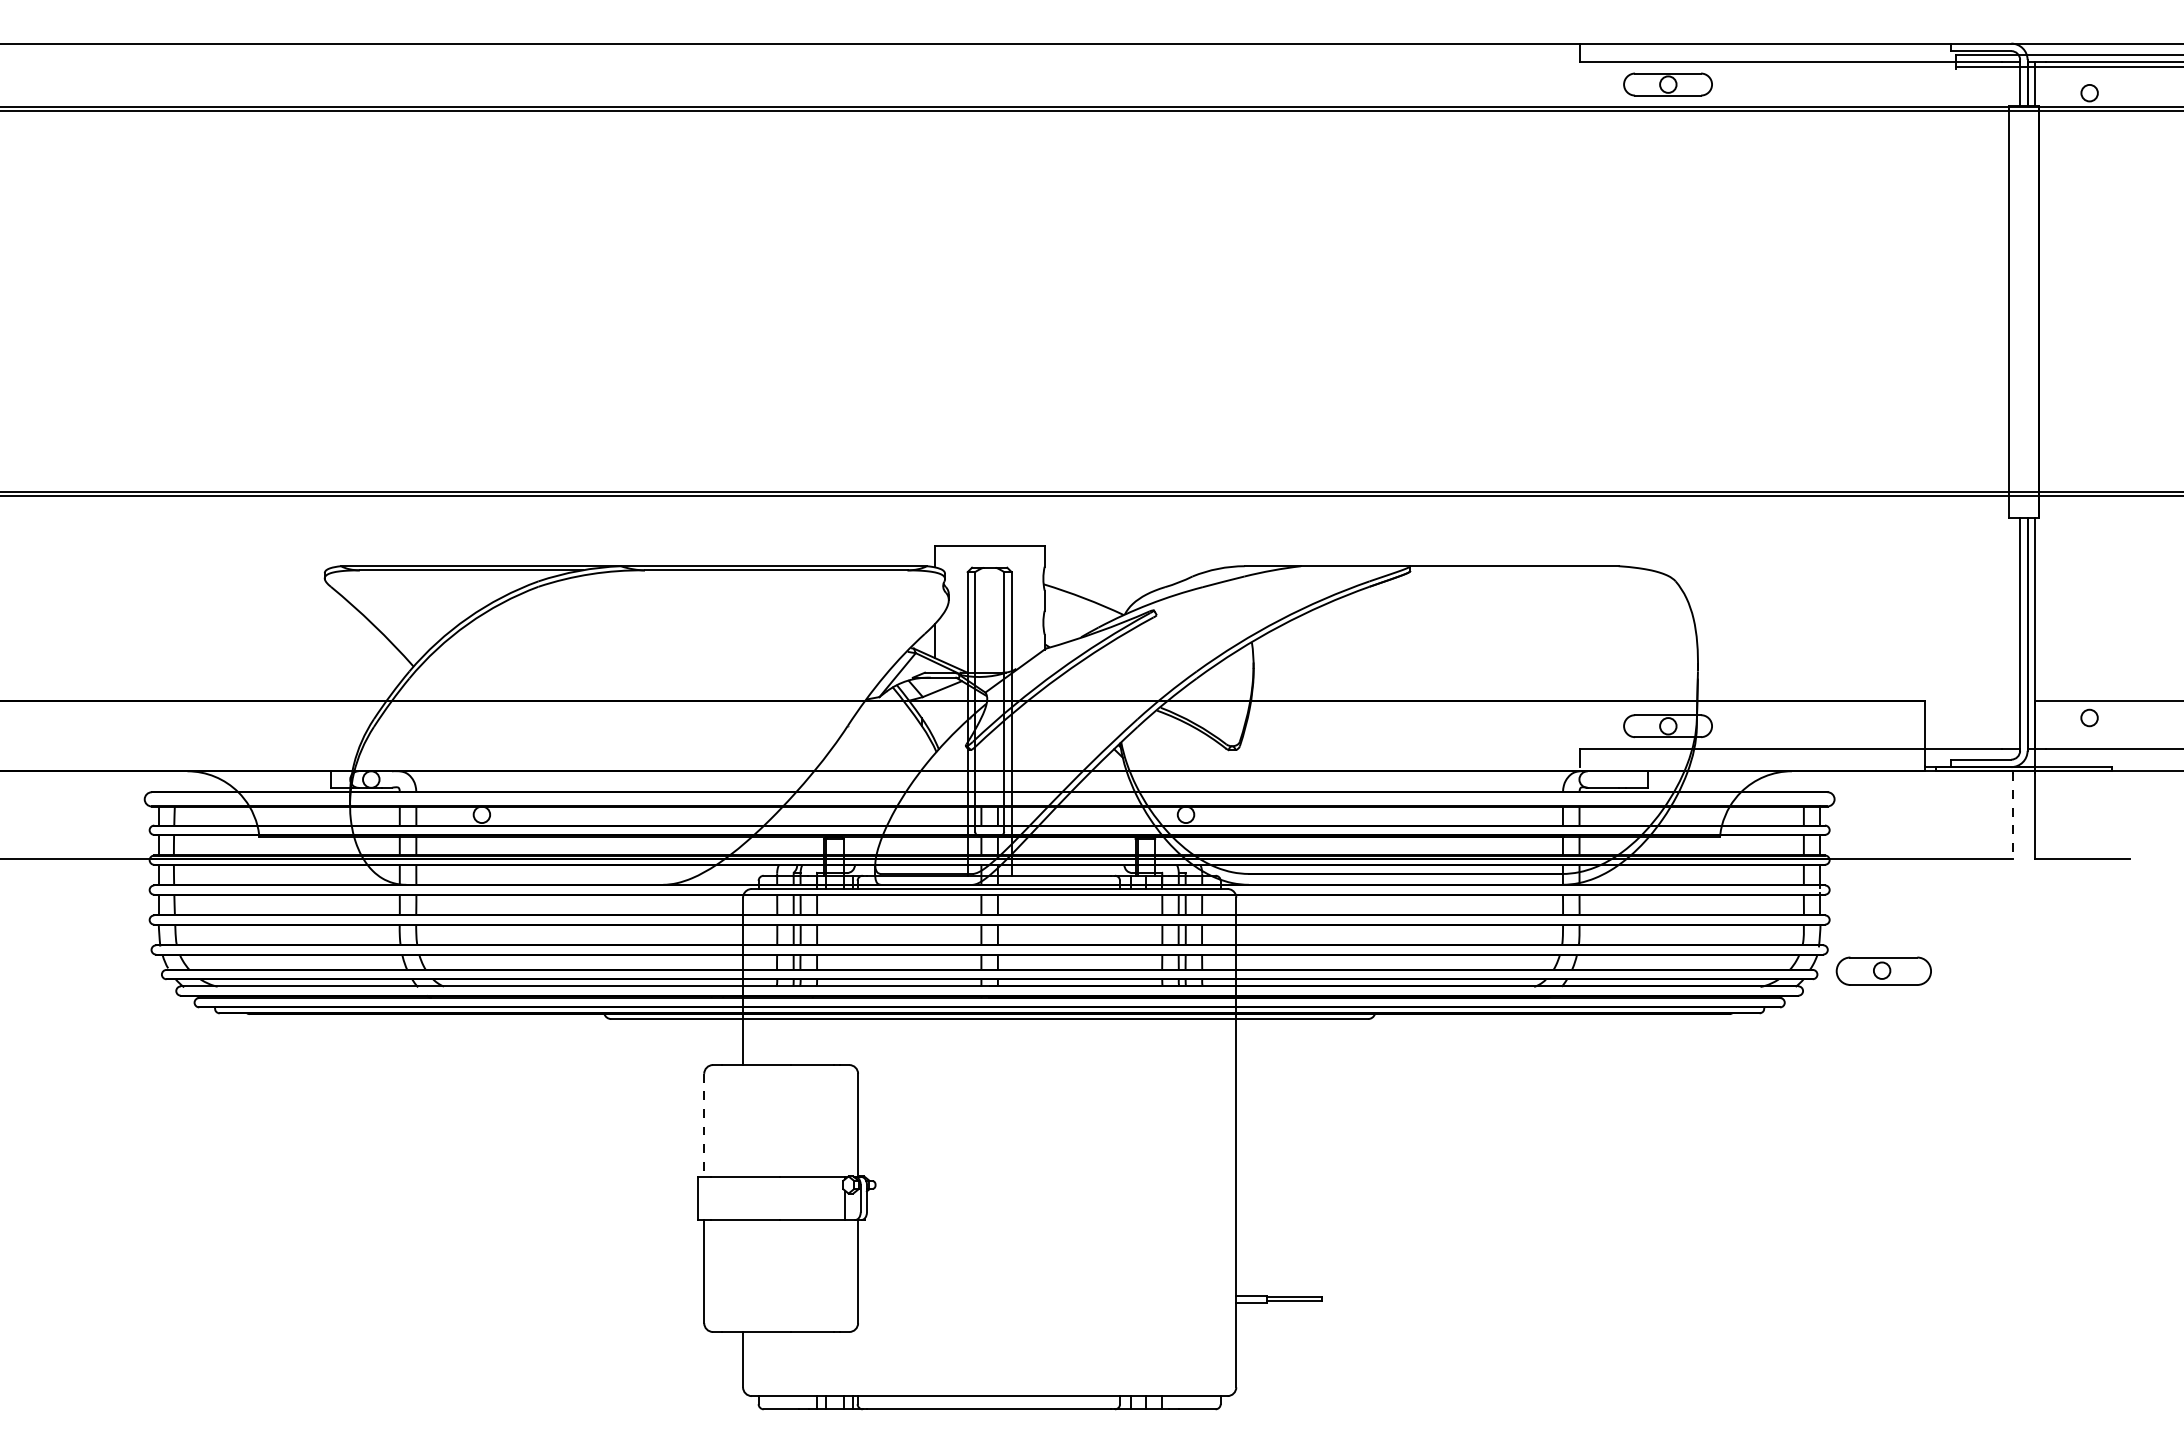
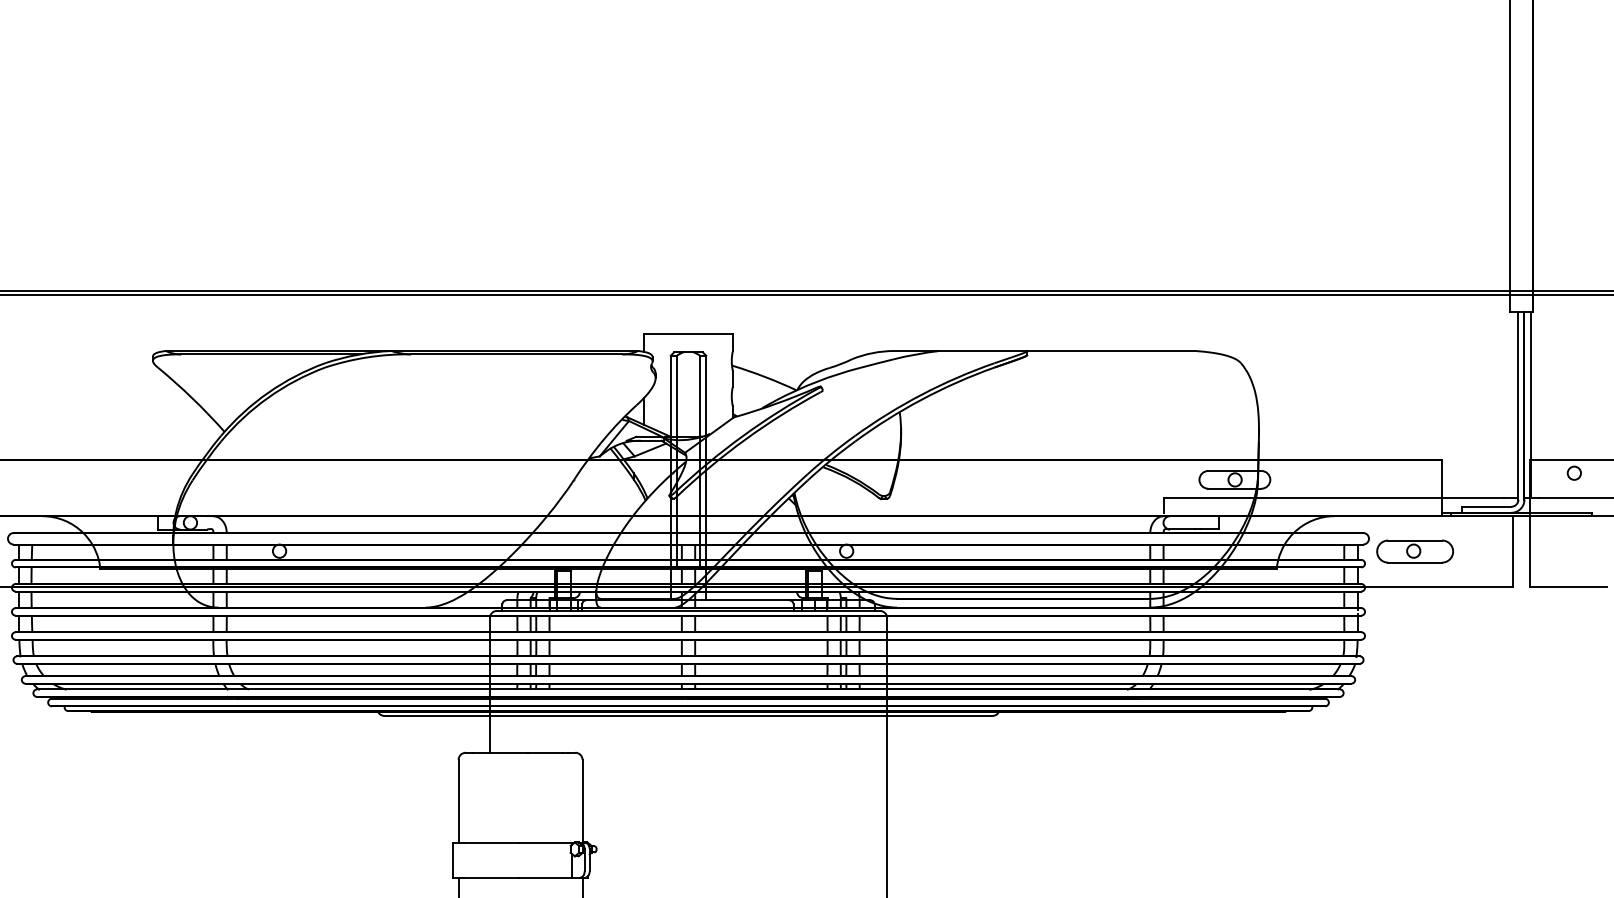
line: (2012, 816) -> (1512, 552), dashed -> solid
part: (1883, 970) -> (1414, 550), moved
line: (704, 1125) -> (458, 801), dashed -> solid

